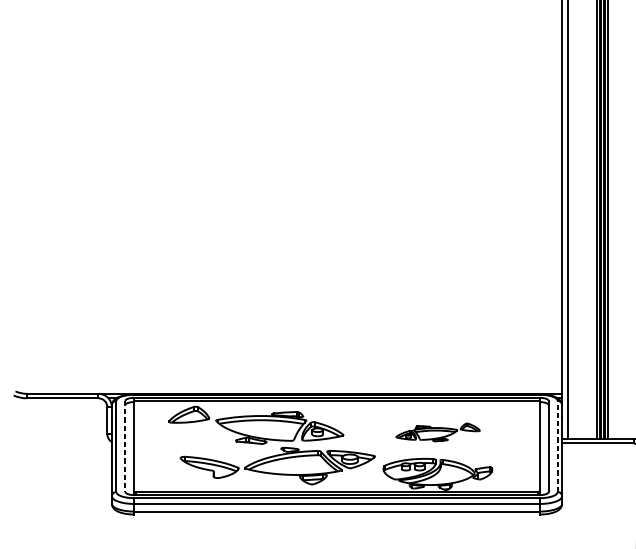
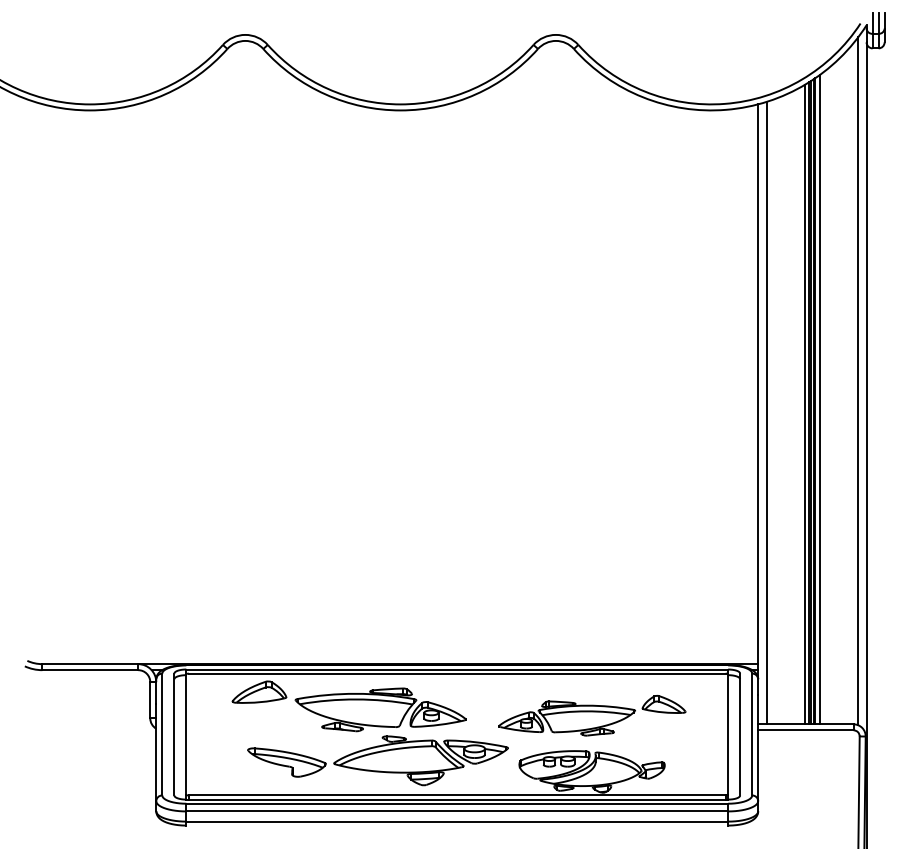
part: (438, 432) -> (592, 715), size x1.67
line: (125, 446) -> (174, 734), dashed -> solid
line: (557, 446) -> (752, 734), dashed -> solid

